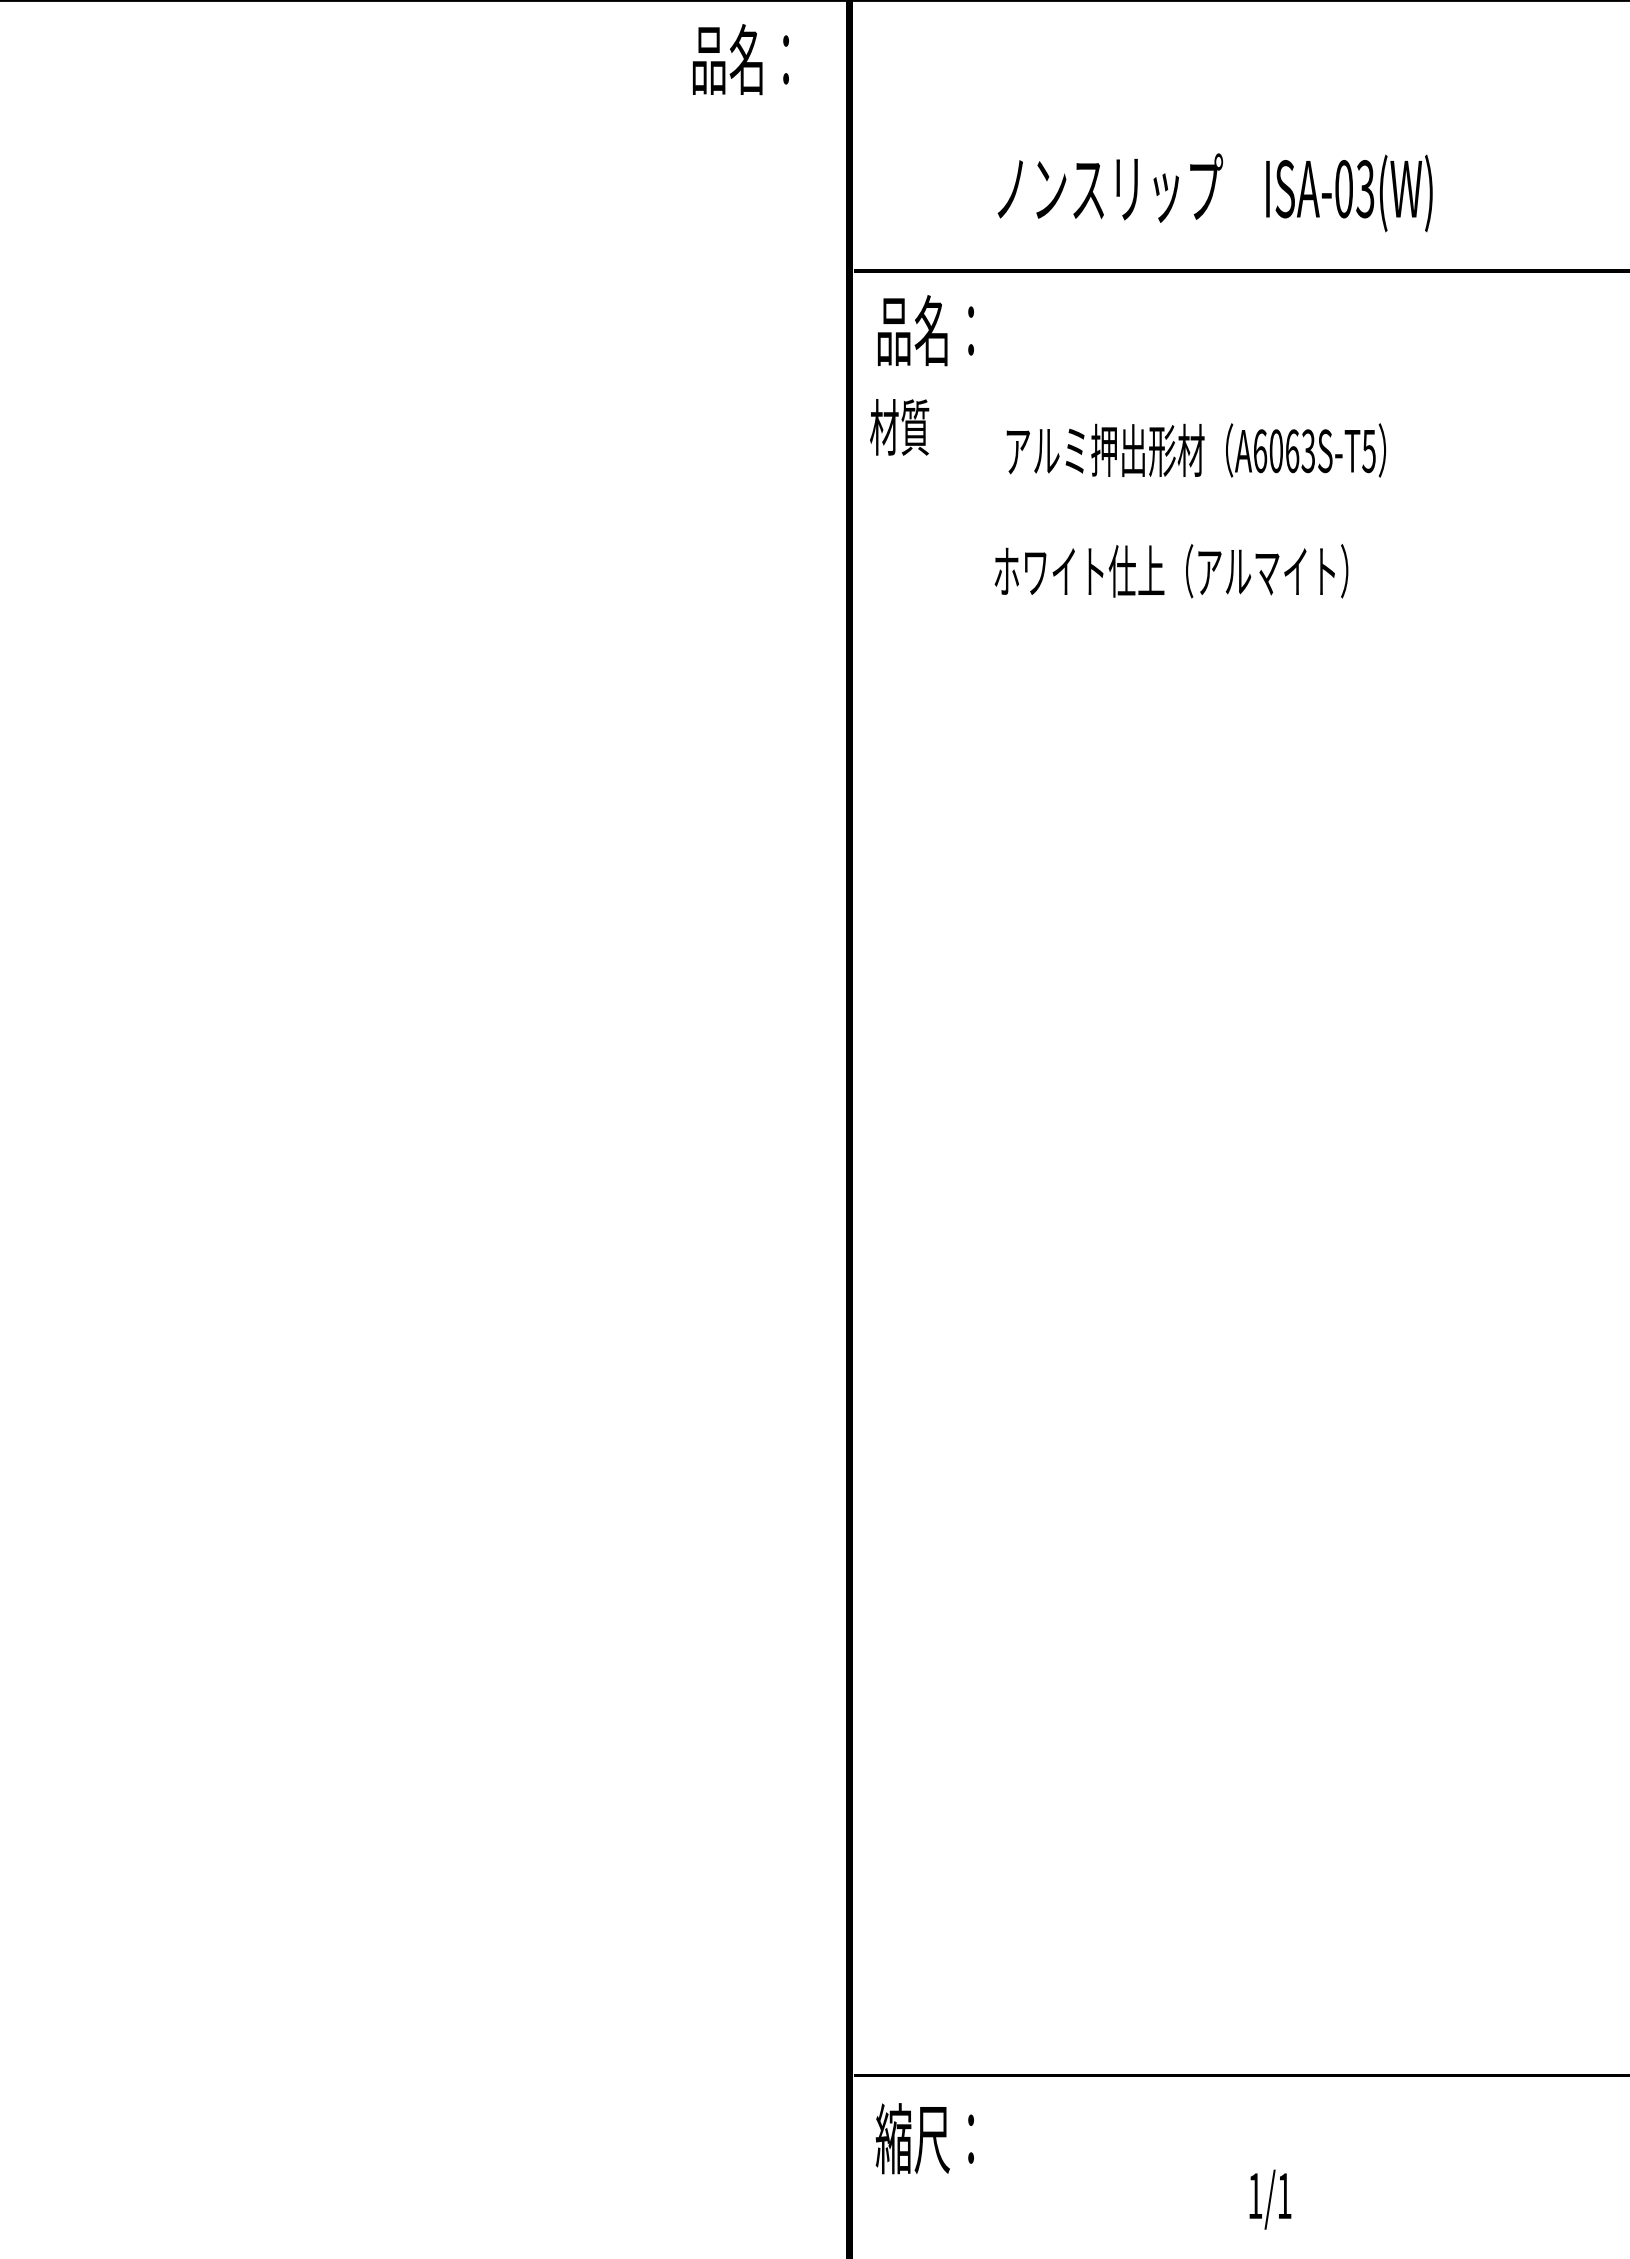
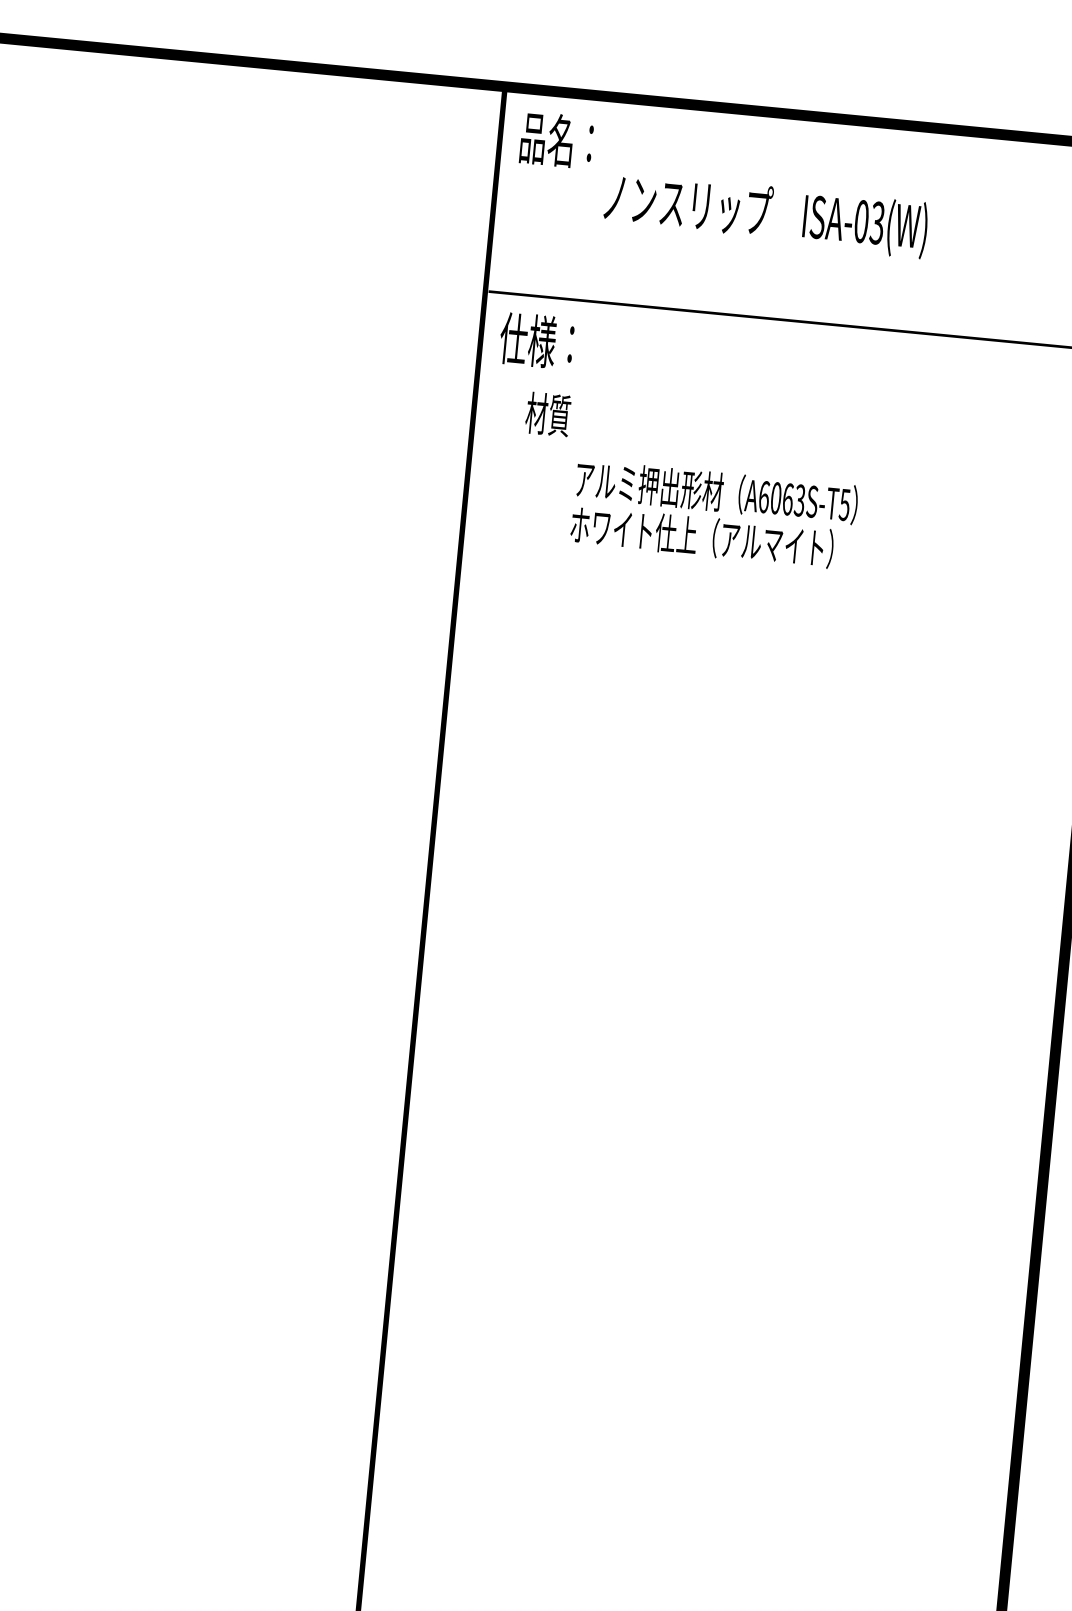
text: (740, 59) -> (556, 140), moved
text: (1214, 192) -> (765, 214), moved
text: (912, 330) -> (527, 340), 品名： -> 仕様：
text: (899, 427) -> (548, 414), moved
text: (1195, 450) -> (716, 492), moved

